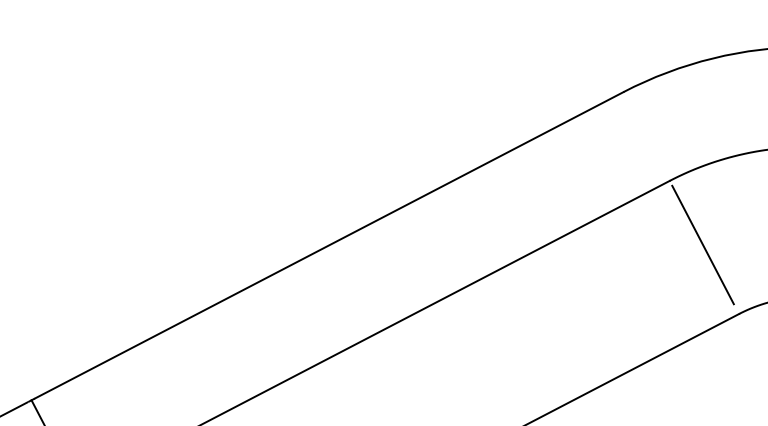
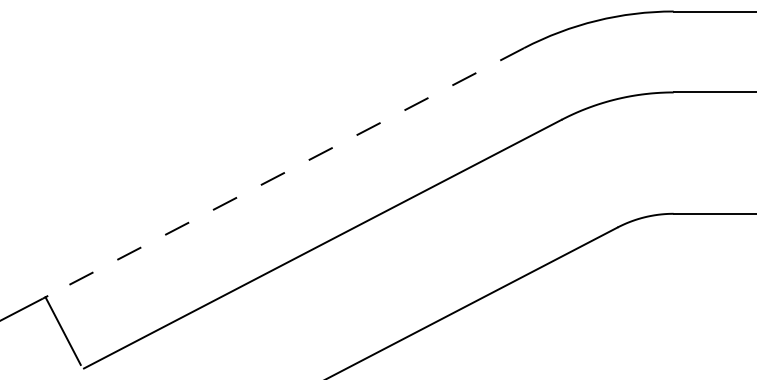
line: (703, 244) -> (588, 171), removed
line: (328, 246) -> (285, 172), solid -> dashed

